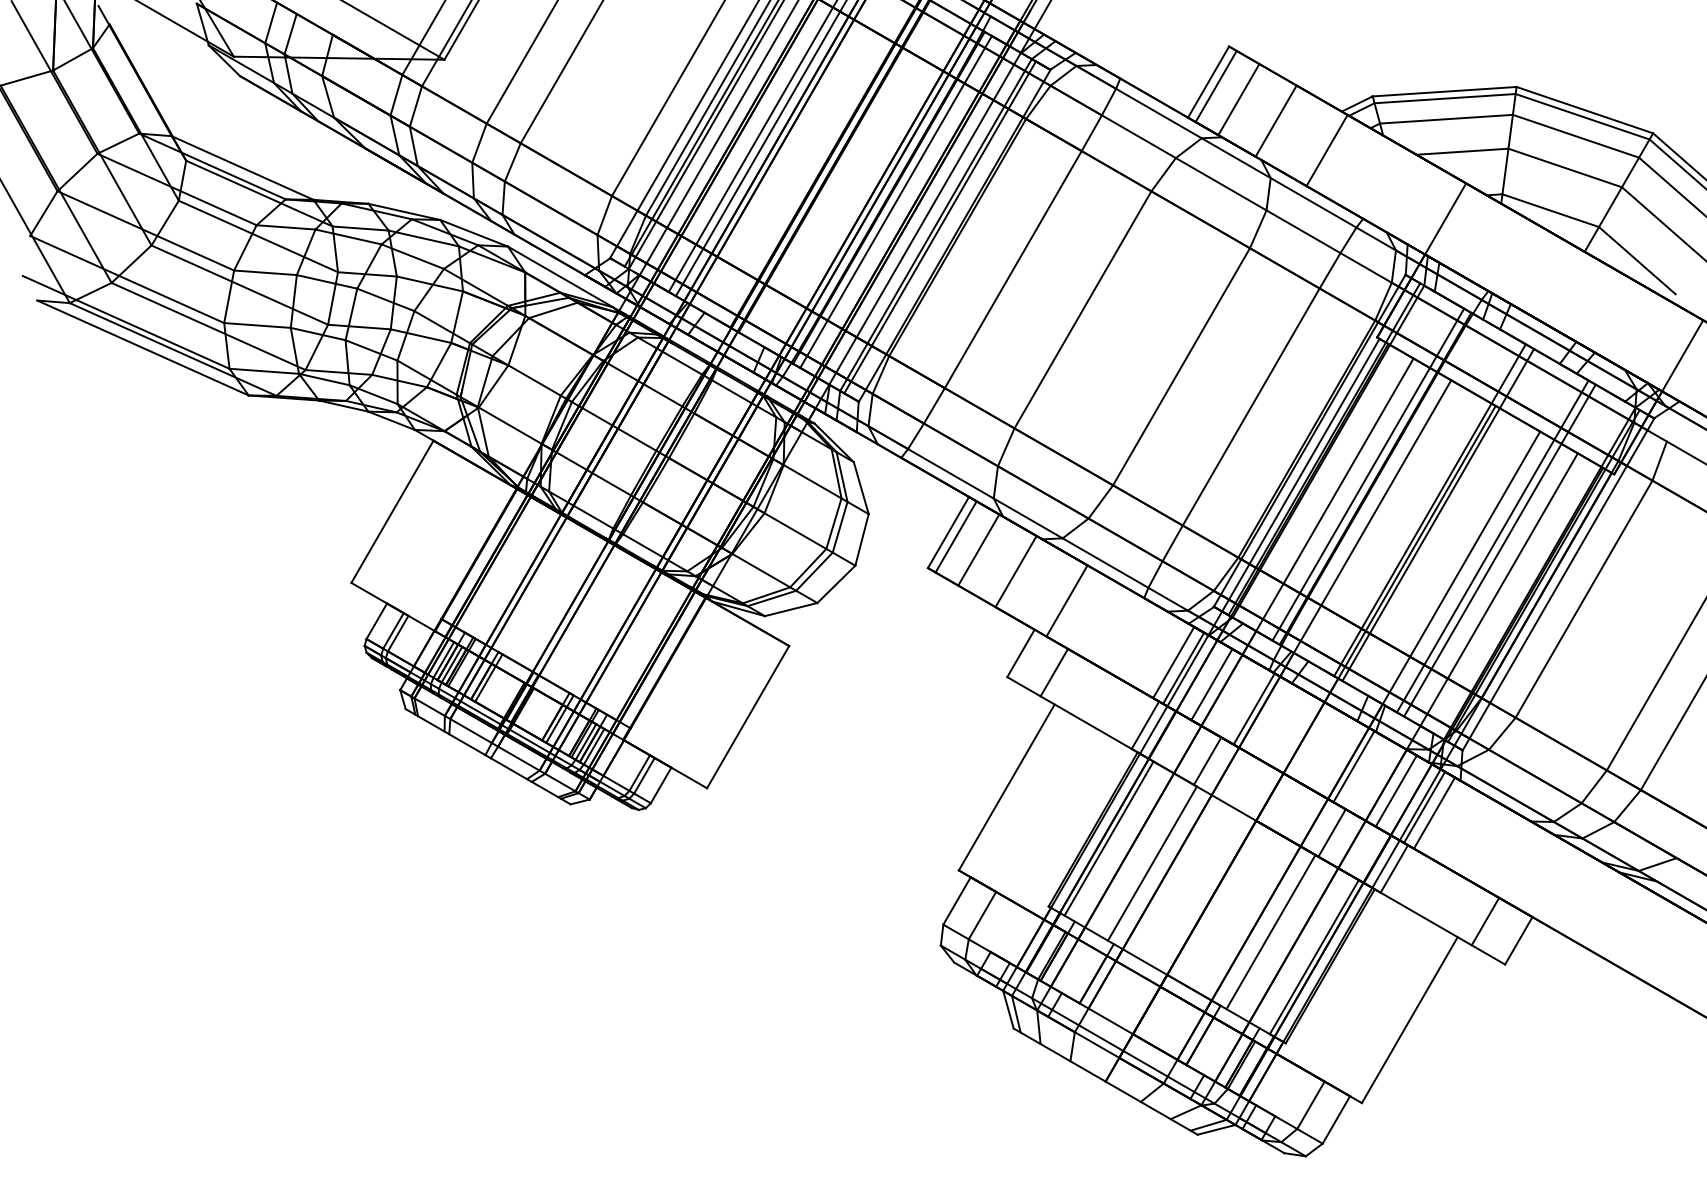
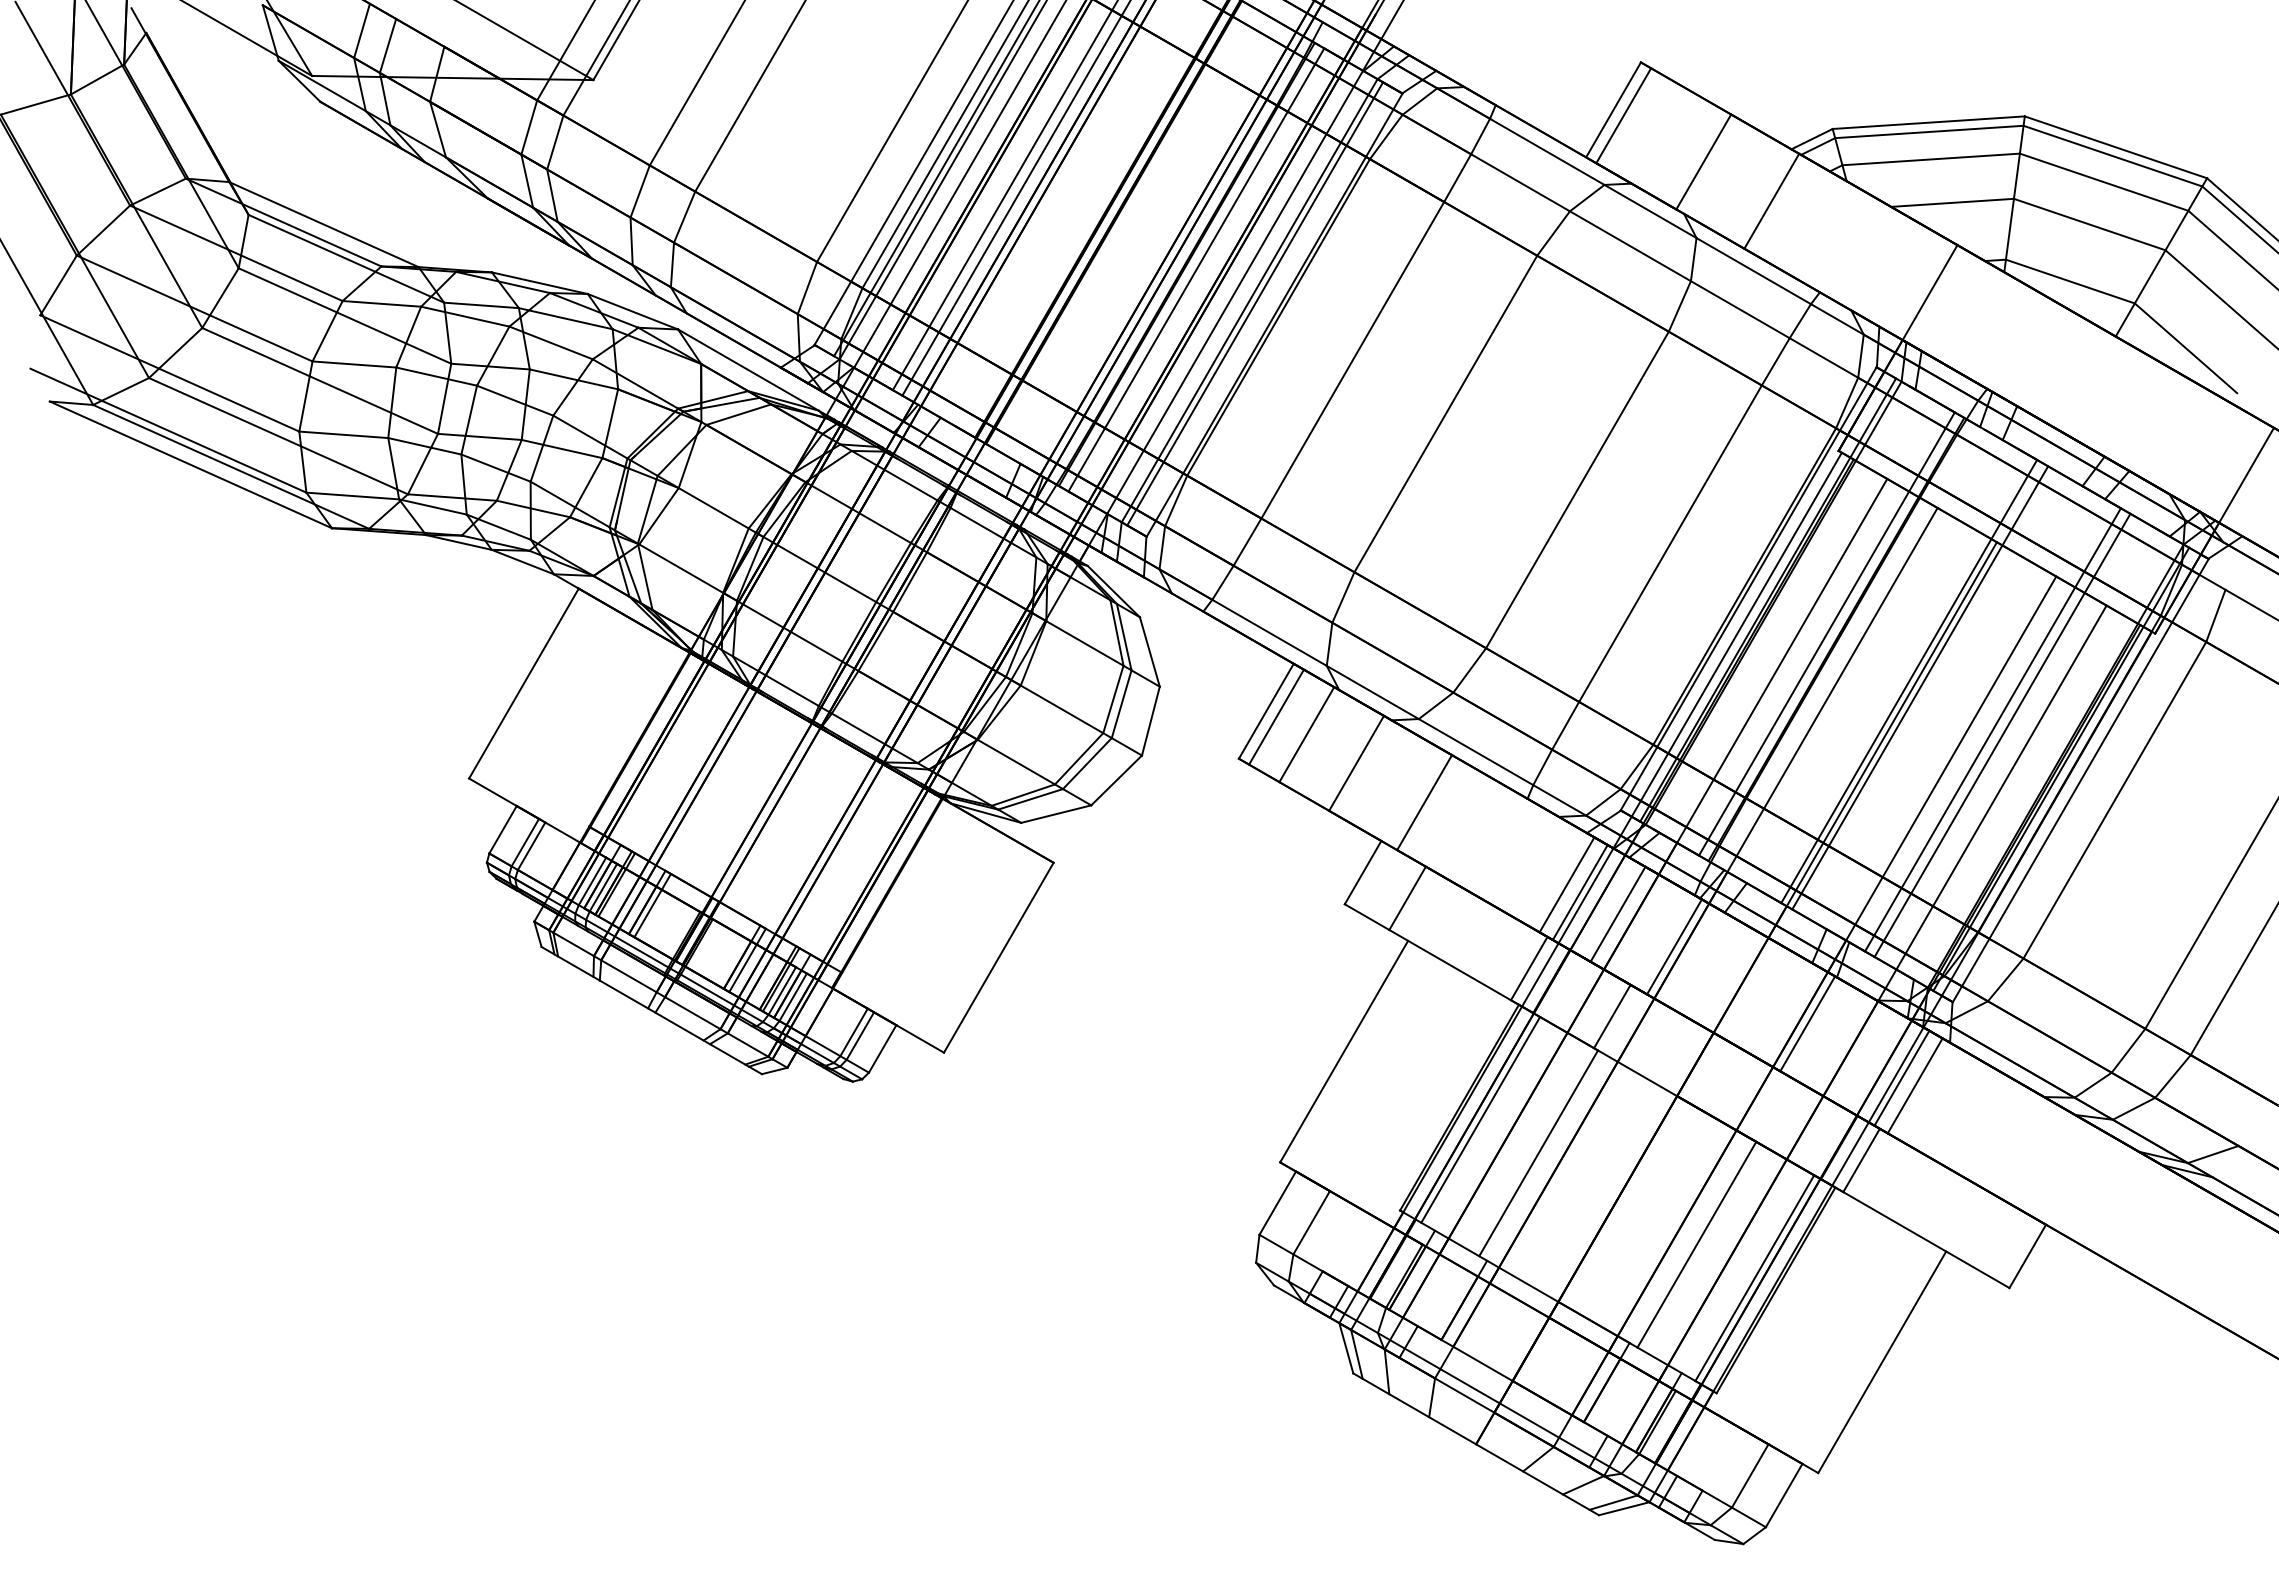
line: (1238, 99) -> (1653, 132), removed
line: (1395, 790) -> (1863, 1055), removed
line: (1332, 833) -> (1778, 1112), removed
line: (1484, 921) -> (1982, 1230), removed

